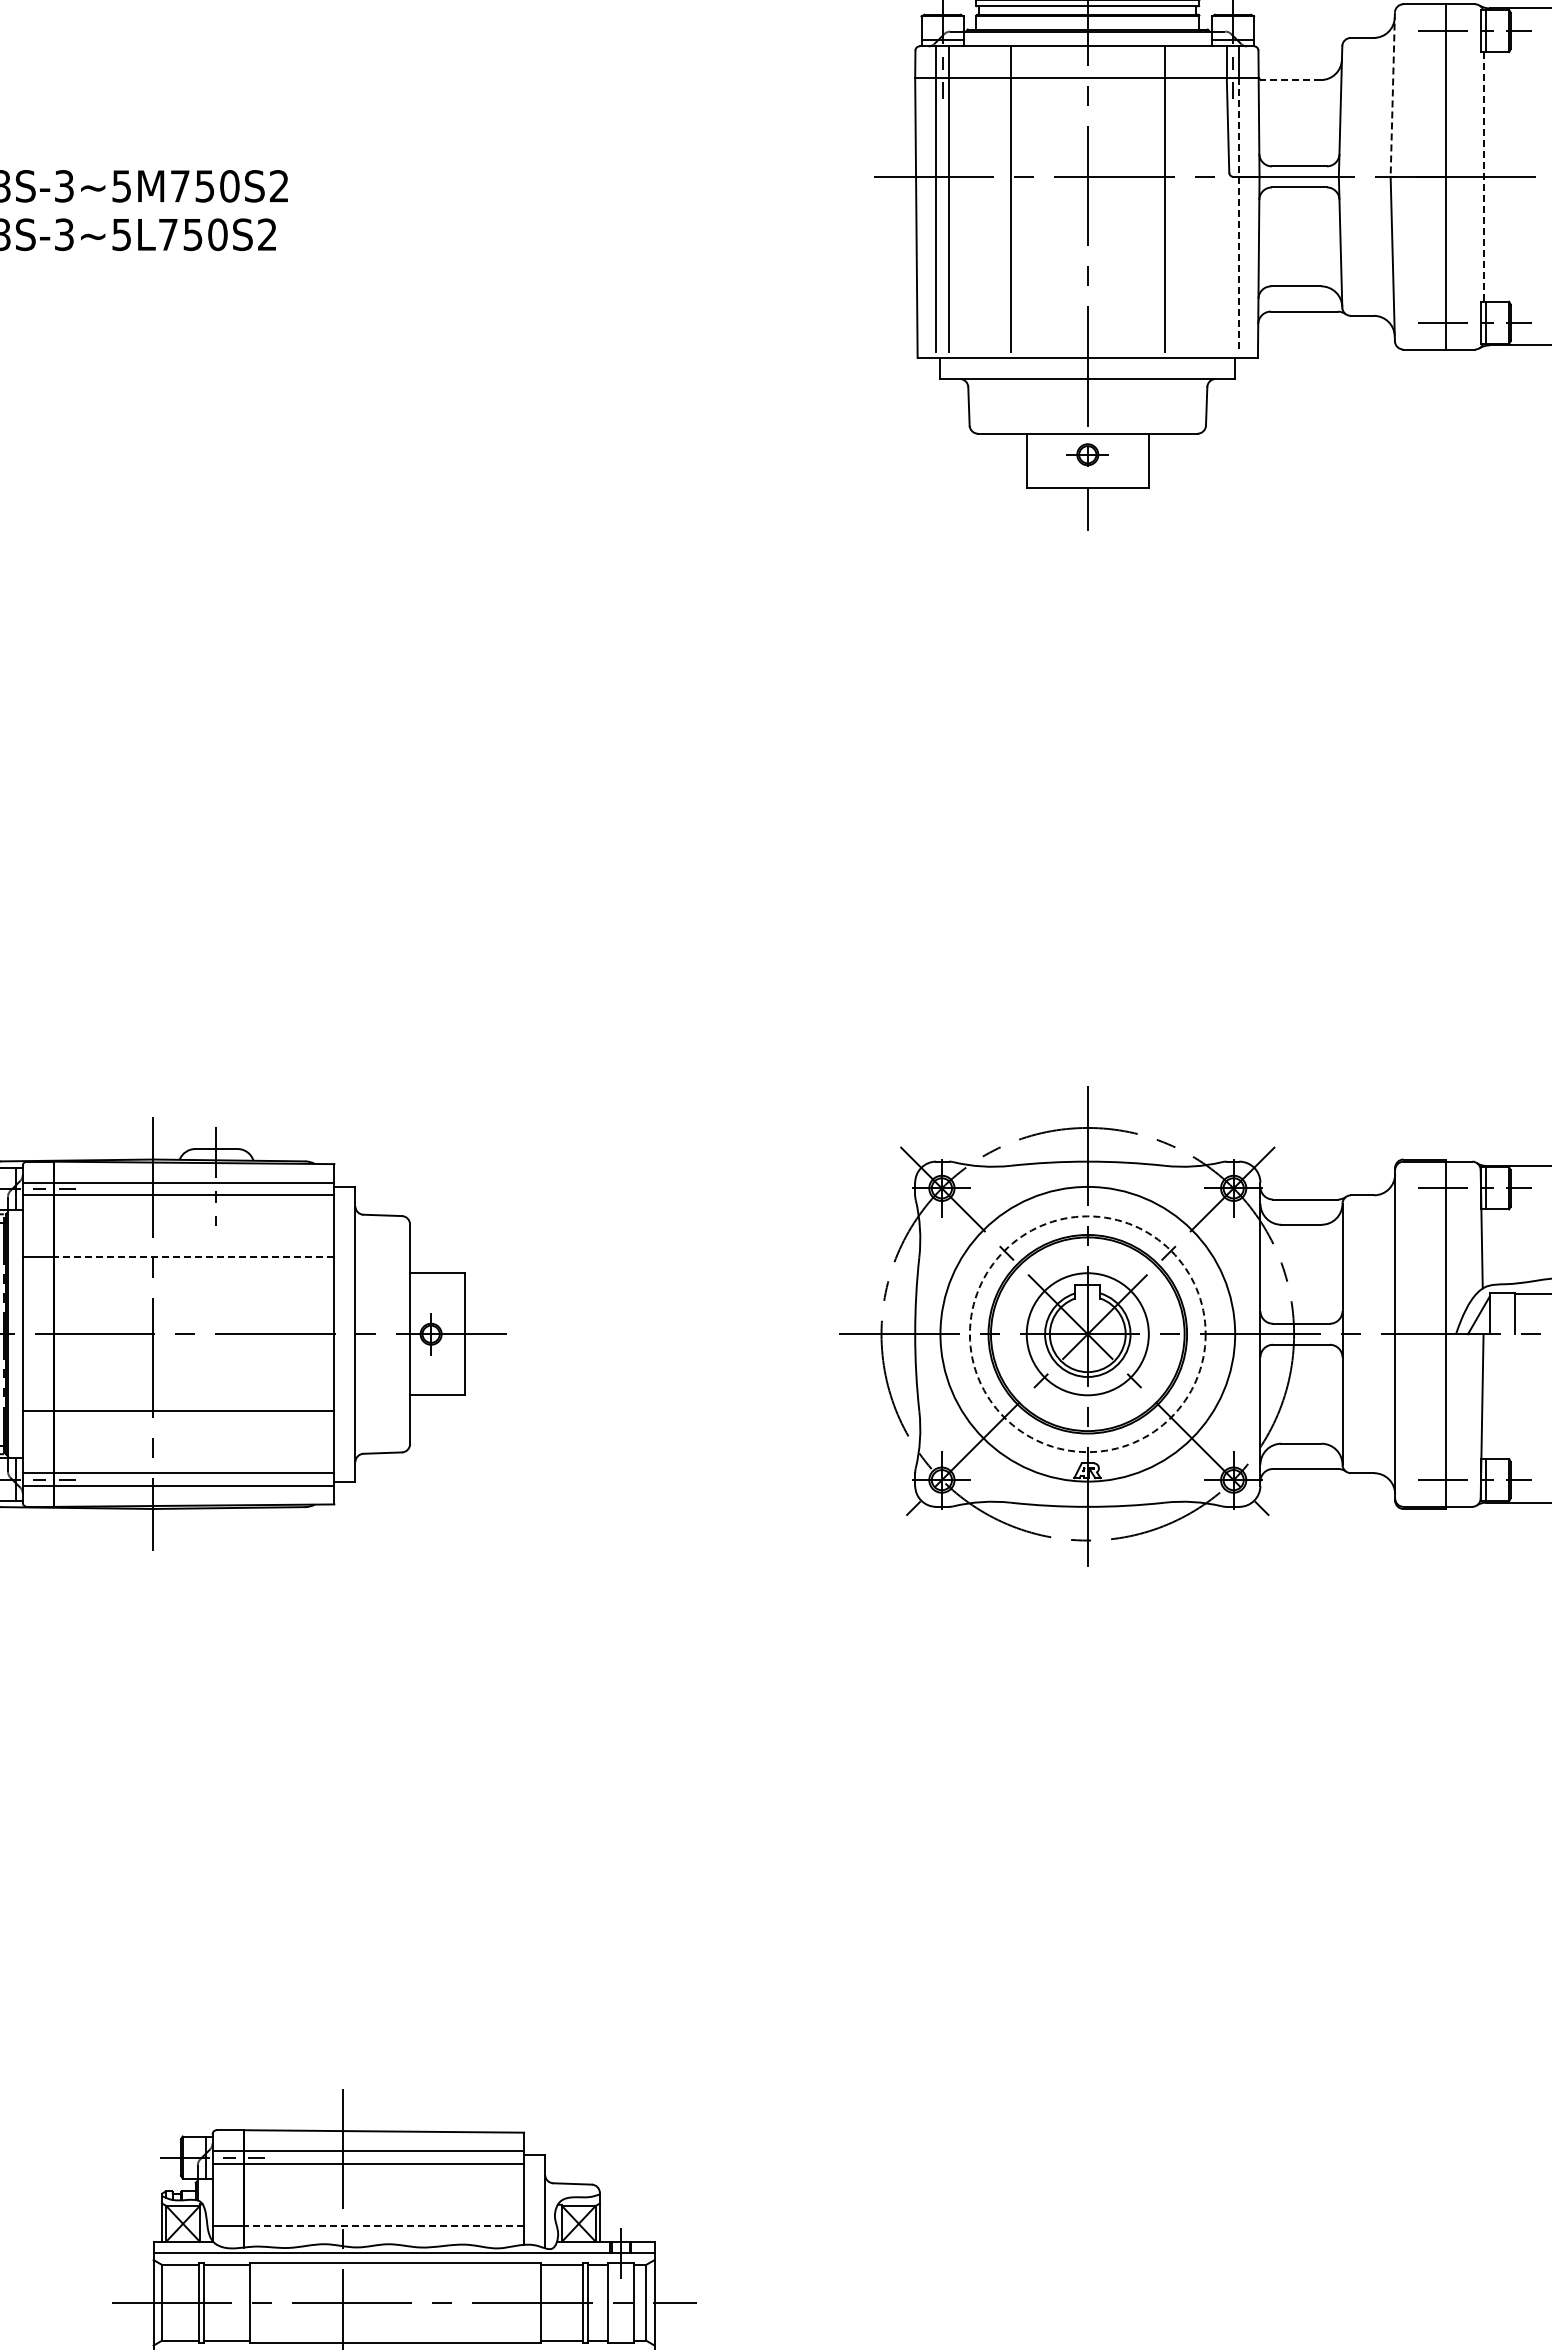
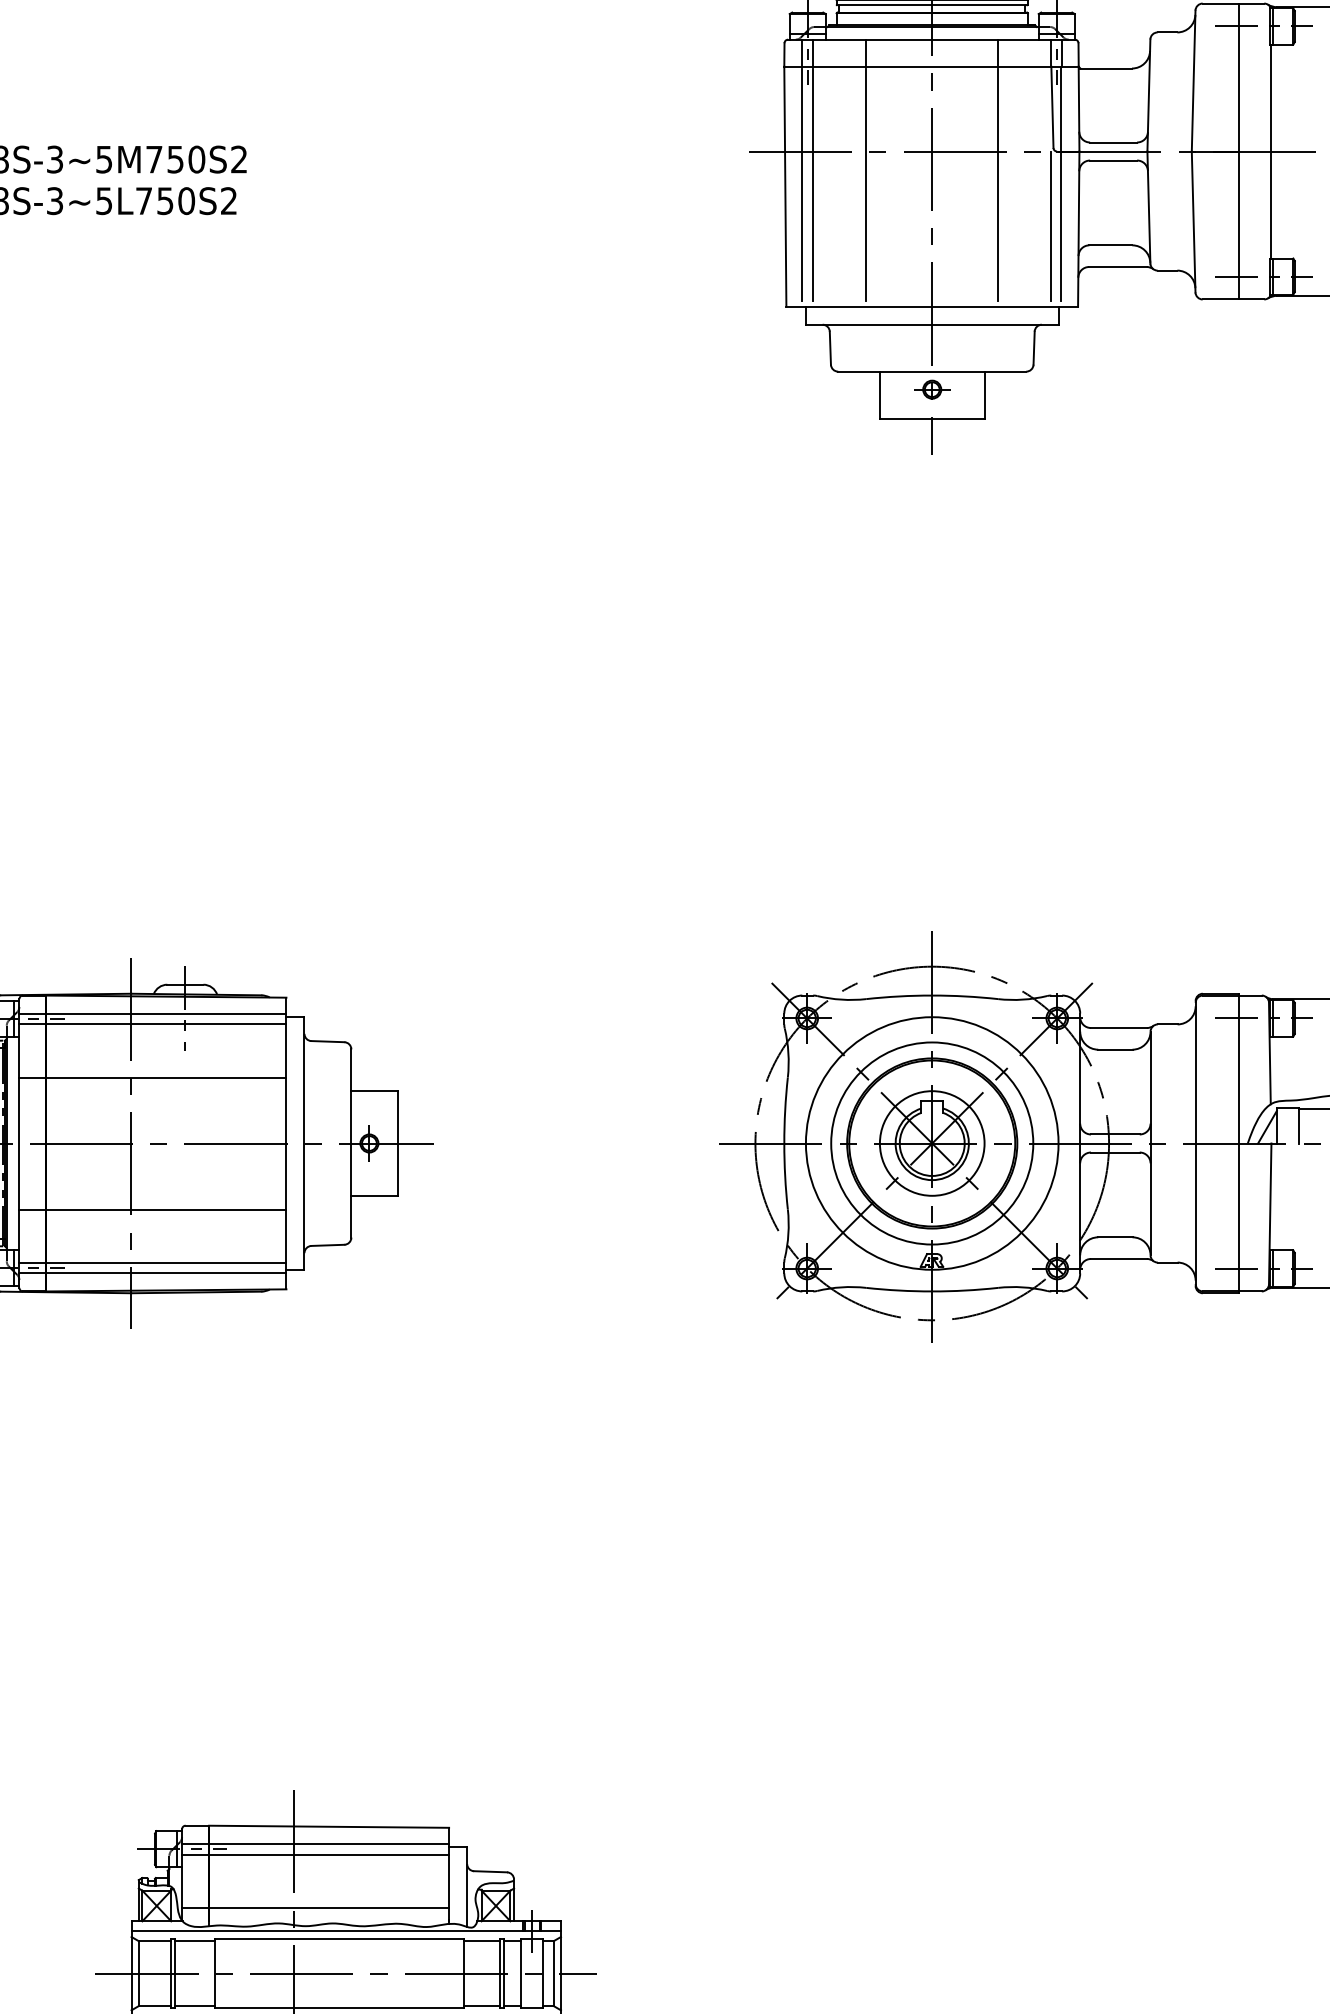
line: (1290, 80) -> (1105, 68), dashed -> solid
line: (1392, 95) -> (1193, 81), dashed -> solid
line: (1483, 176) -> (1271, 151), dashed -> solid
line: (1238, 214) -> (1061, 183), dashed -> solid
line: (1226, 263) -> (1051, 225), added
line: (194, 1257) -> (166, 1077), dashed -> solid
circle: (1087, 1334) -> (931, 1143), dashed -> solid
line: (384, 2225) -> (329, 1907), dashed -> solid

